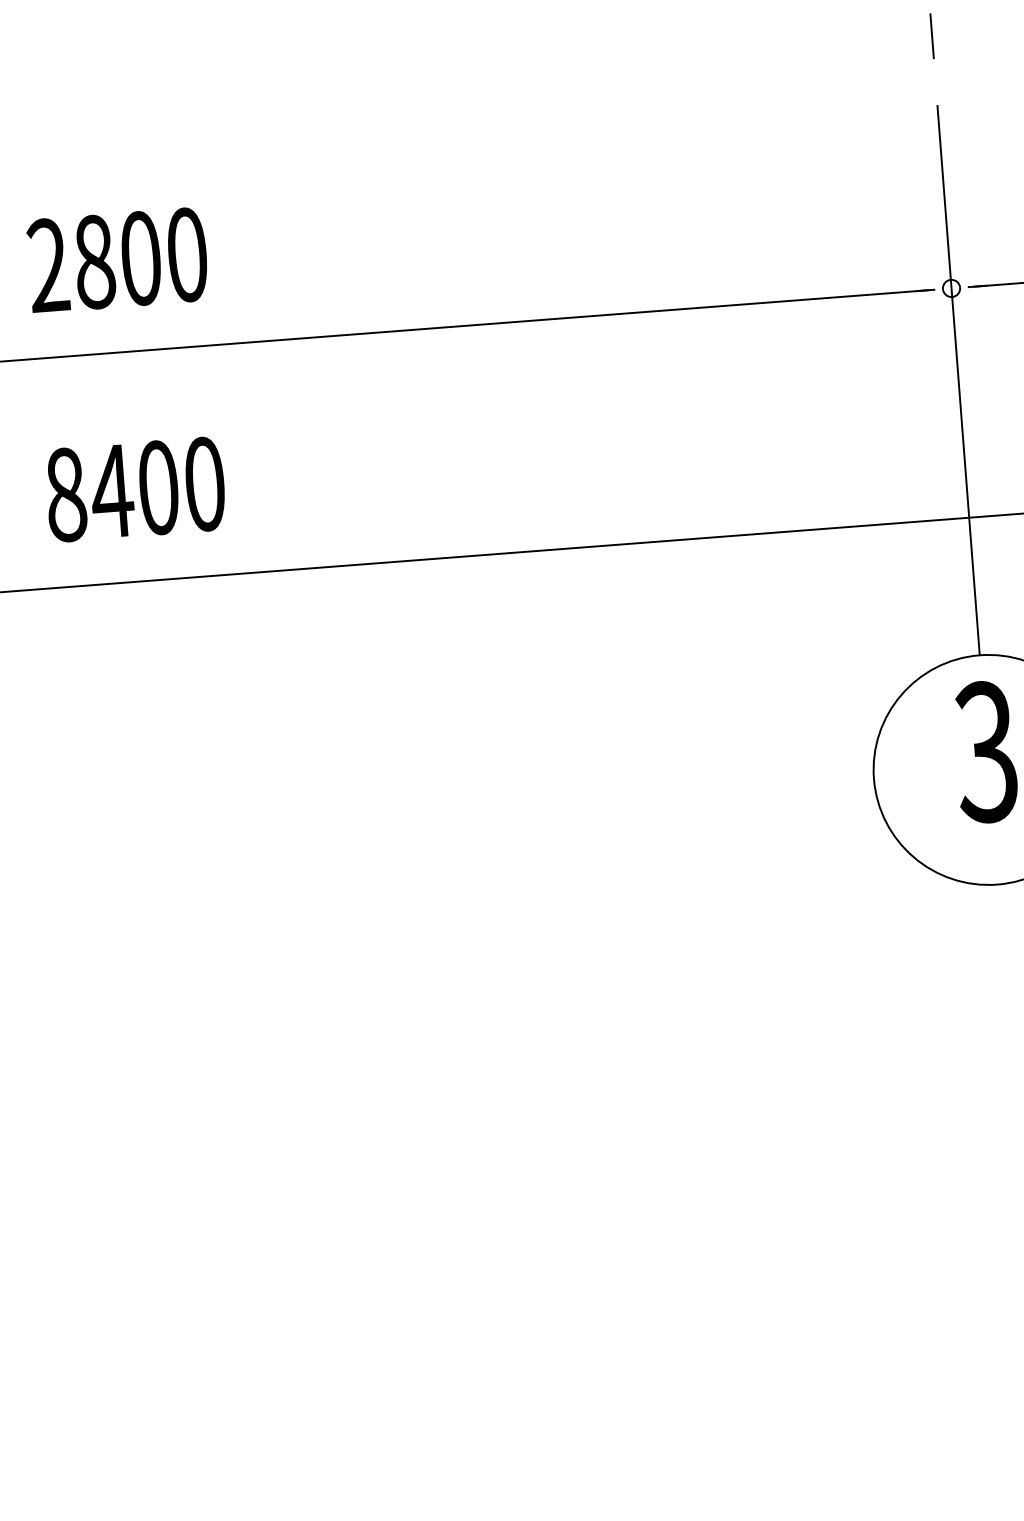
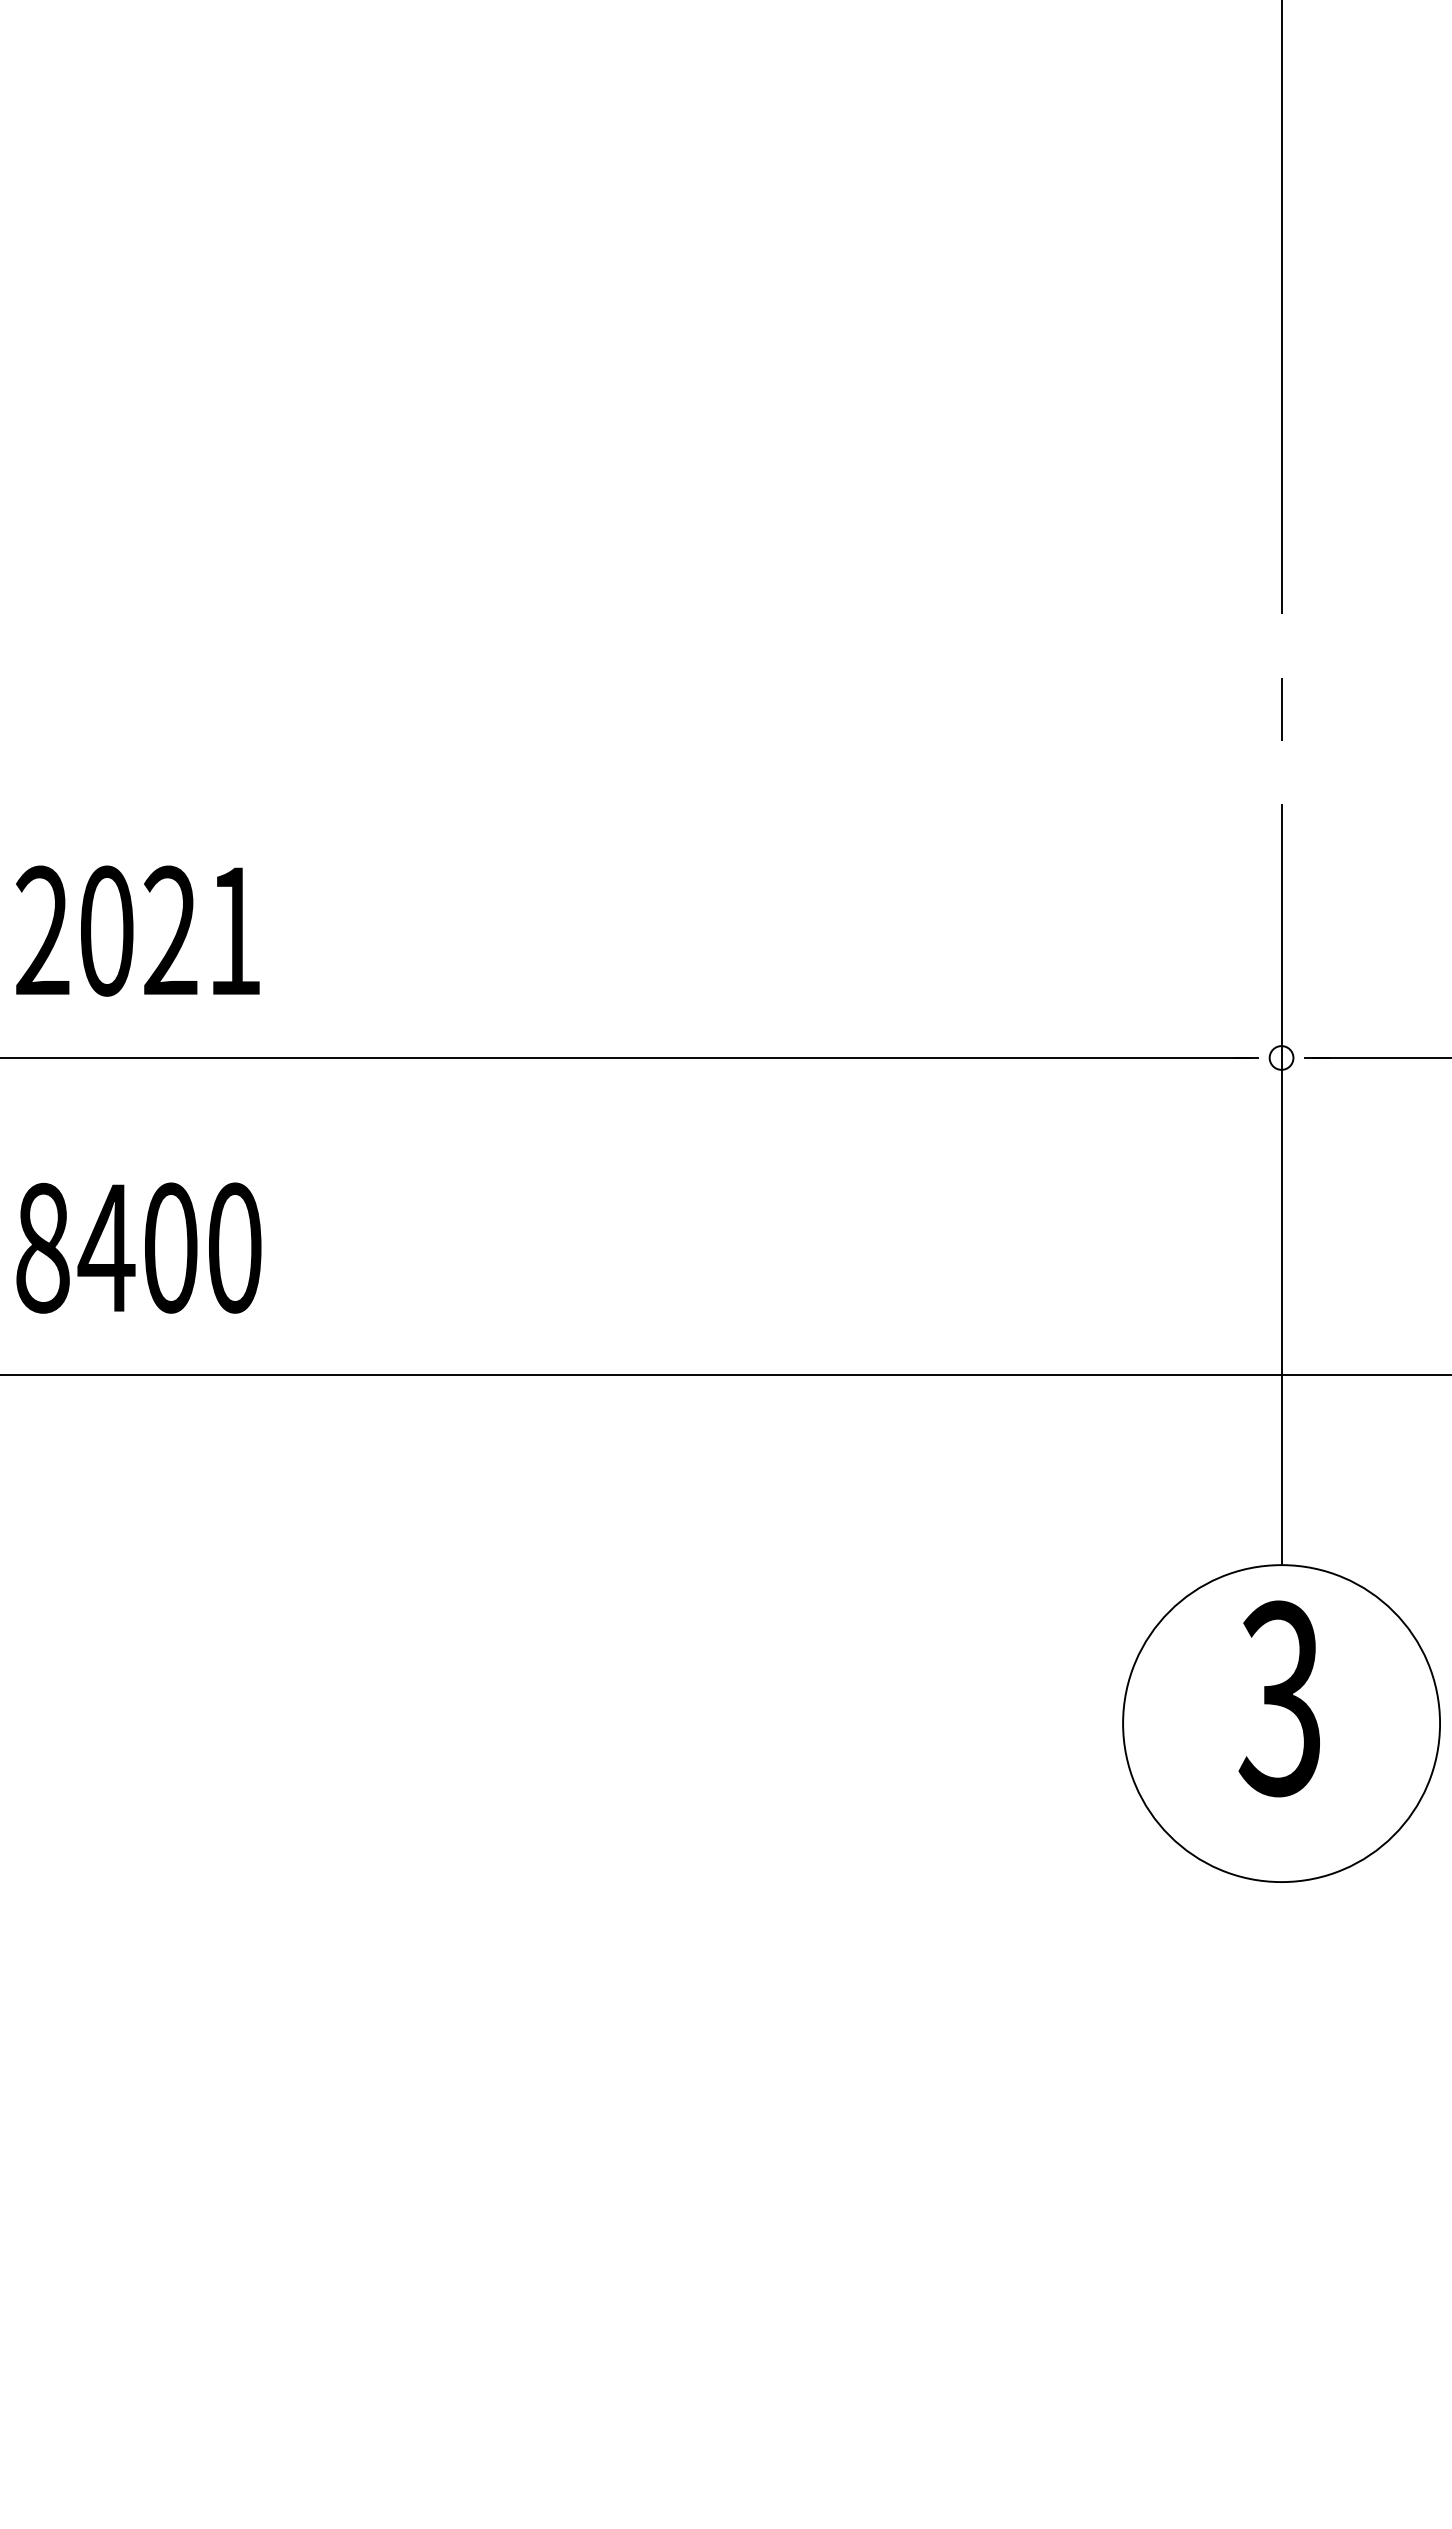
text: (140, 258) -> (170, 930), 2800 -> 2021

